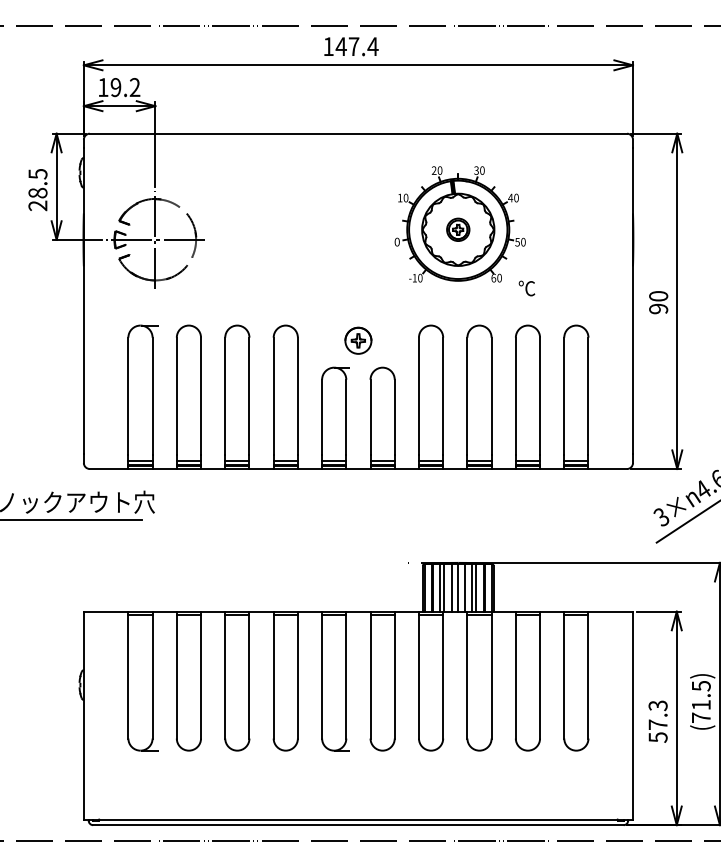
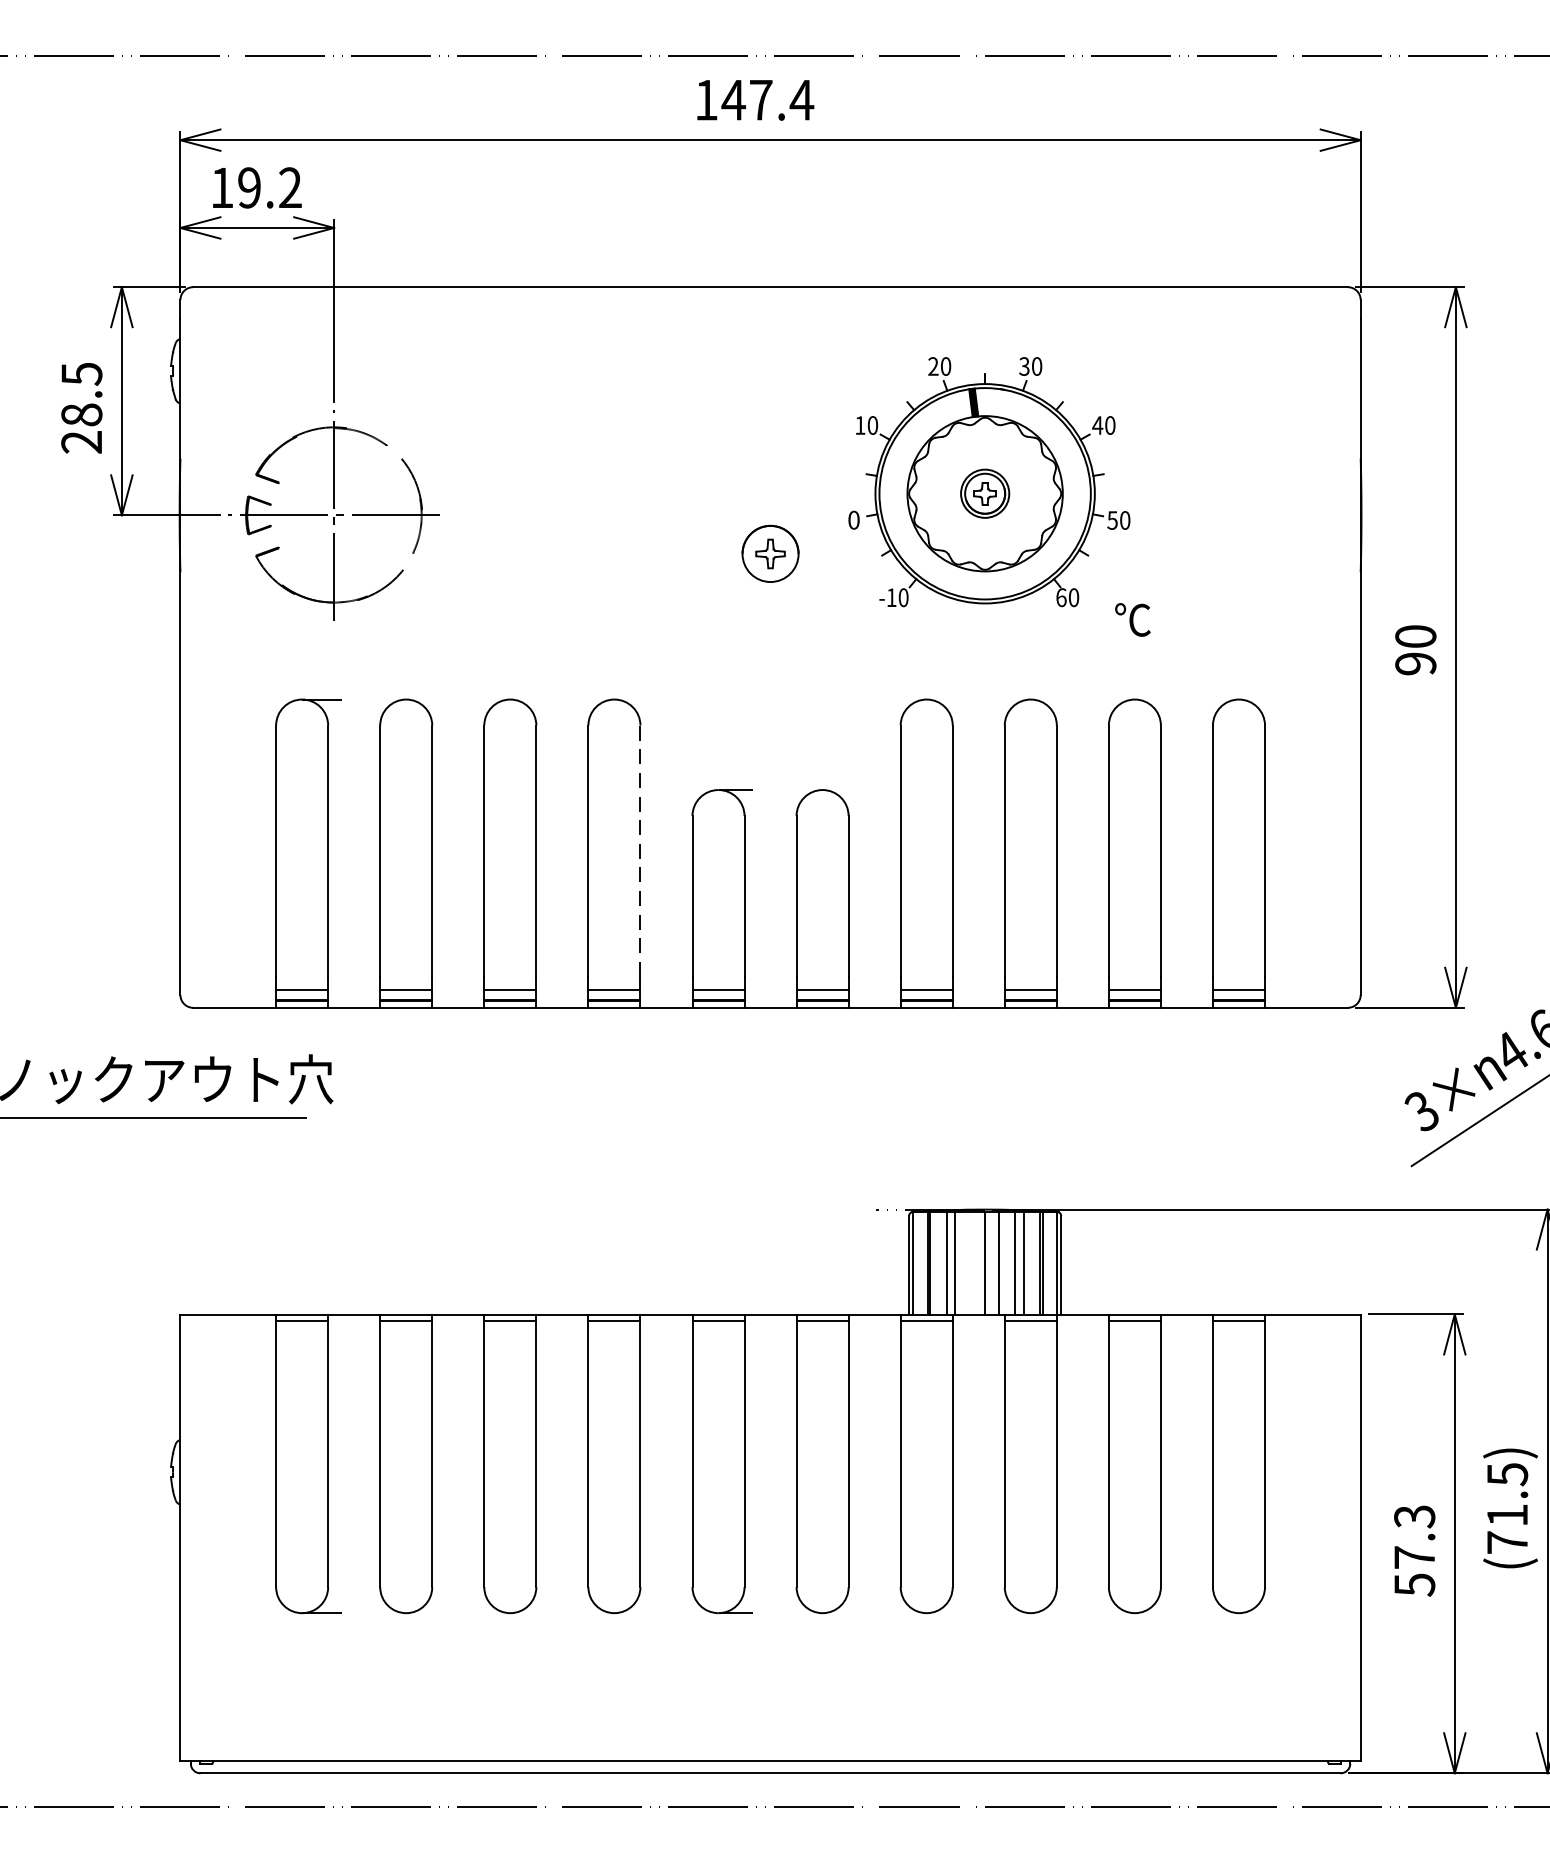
part: (358, 340) -> (770, 553), moved
line: (297, 396) -> (639, 851), solid -> dashed
line: (452, 587) -> (972, 1262), removed

